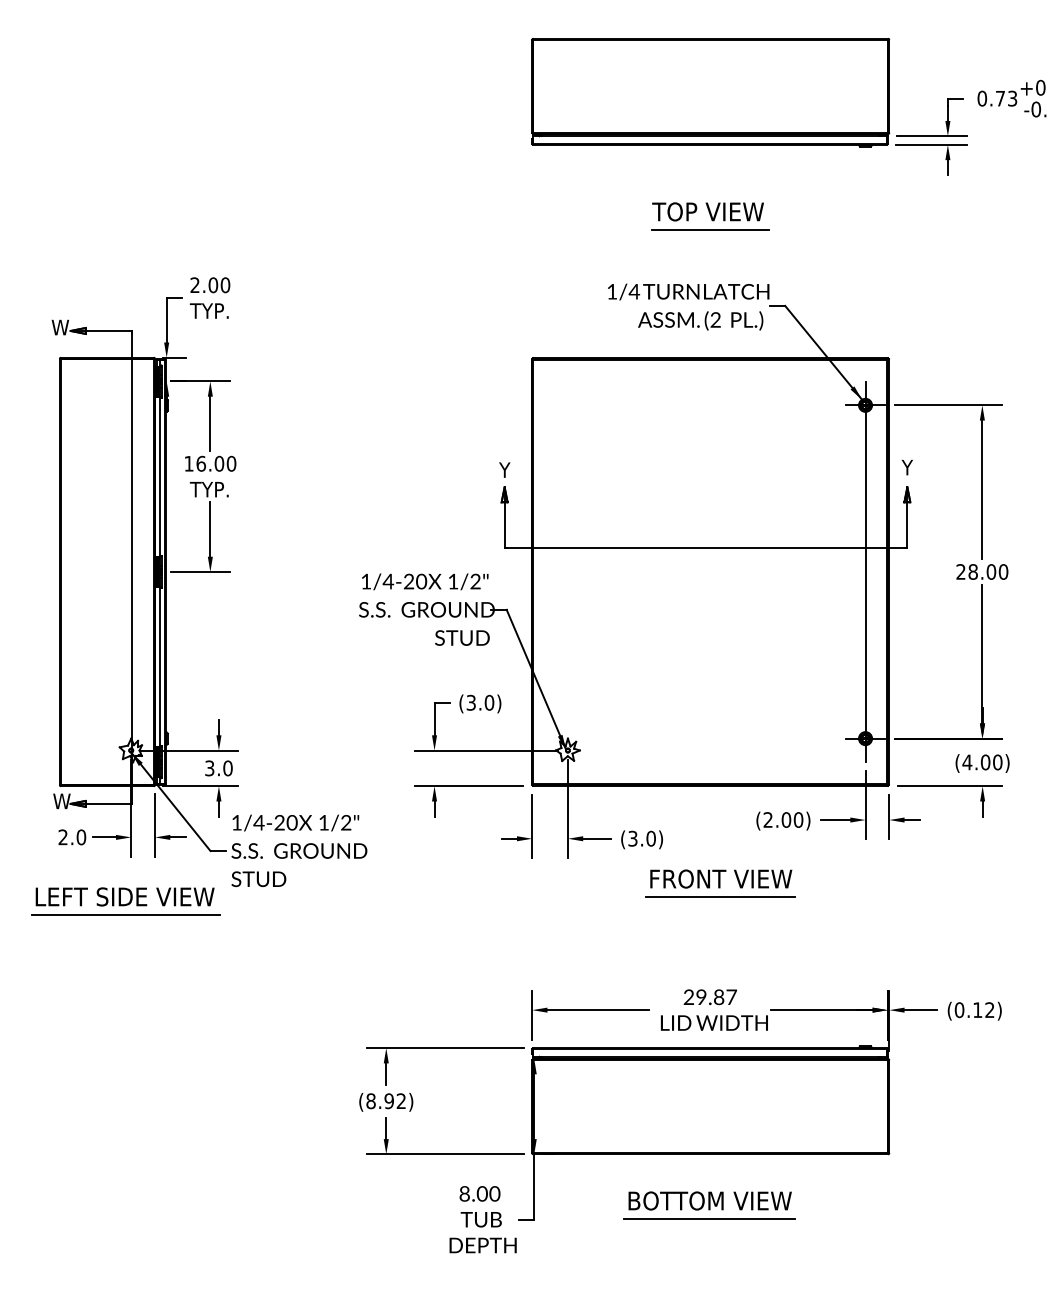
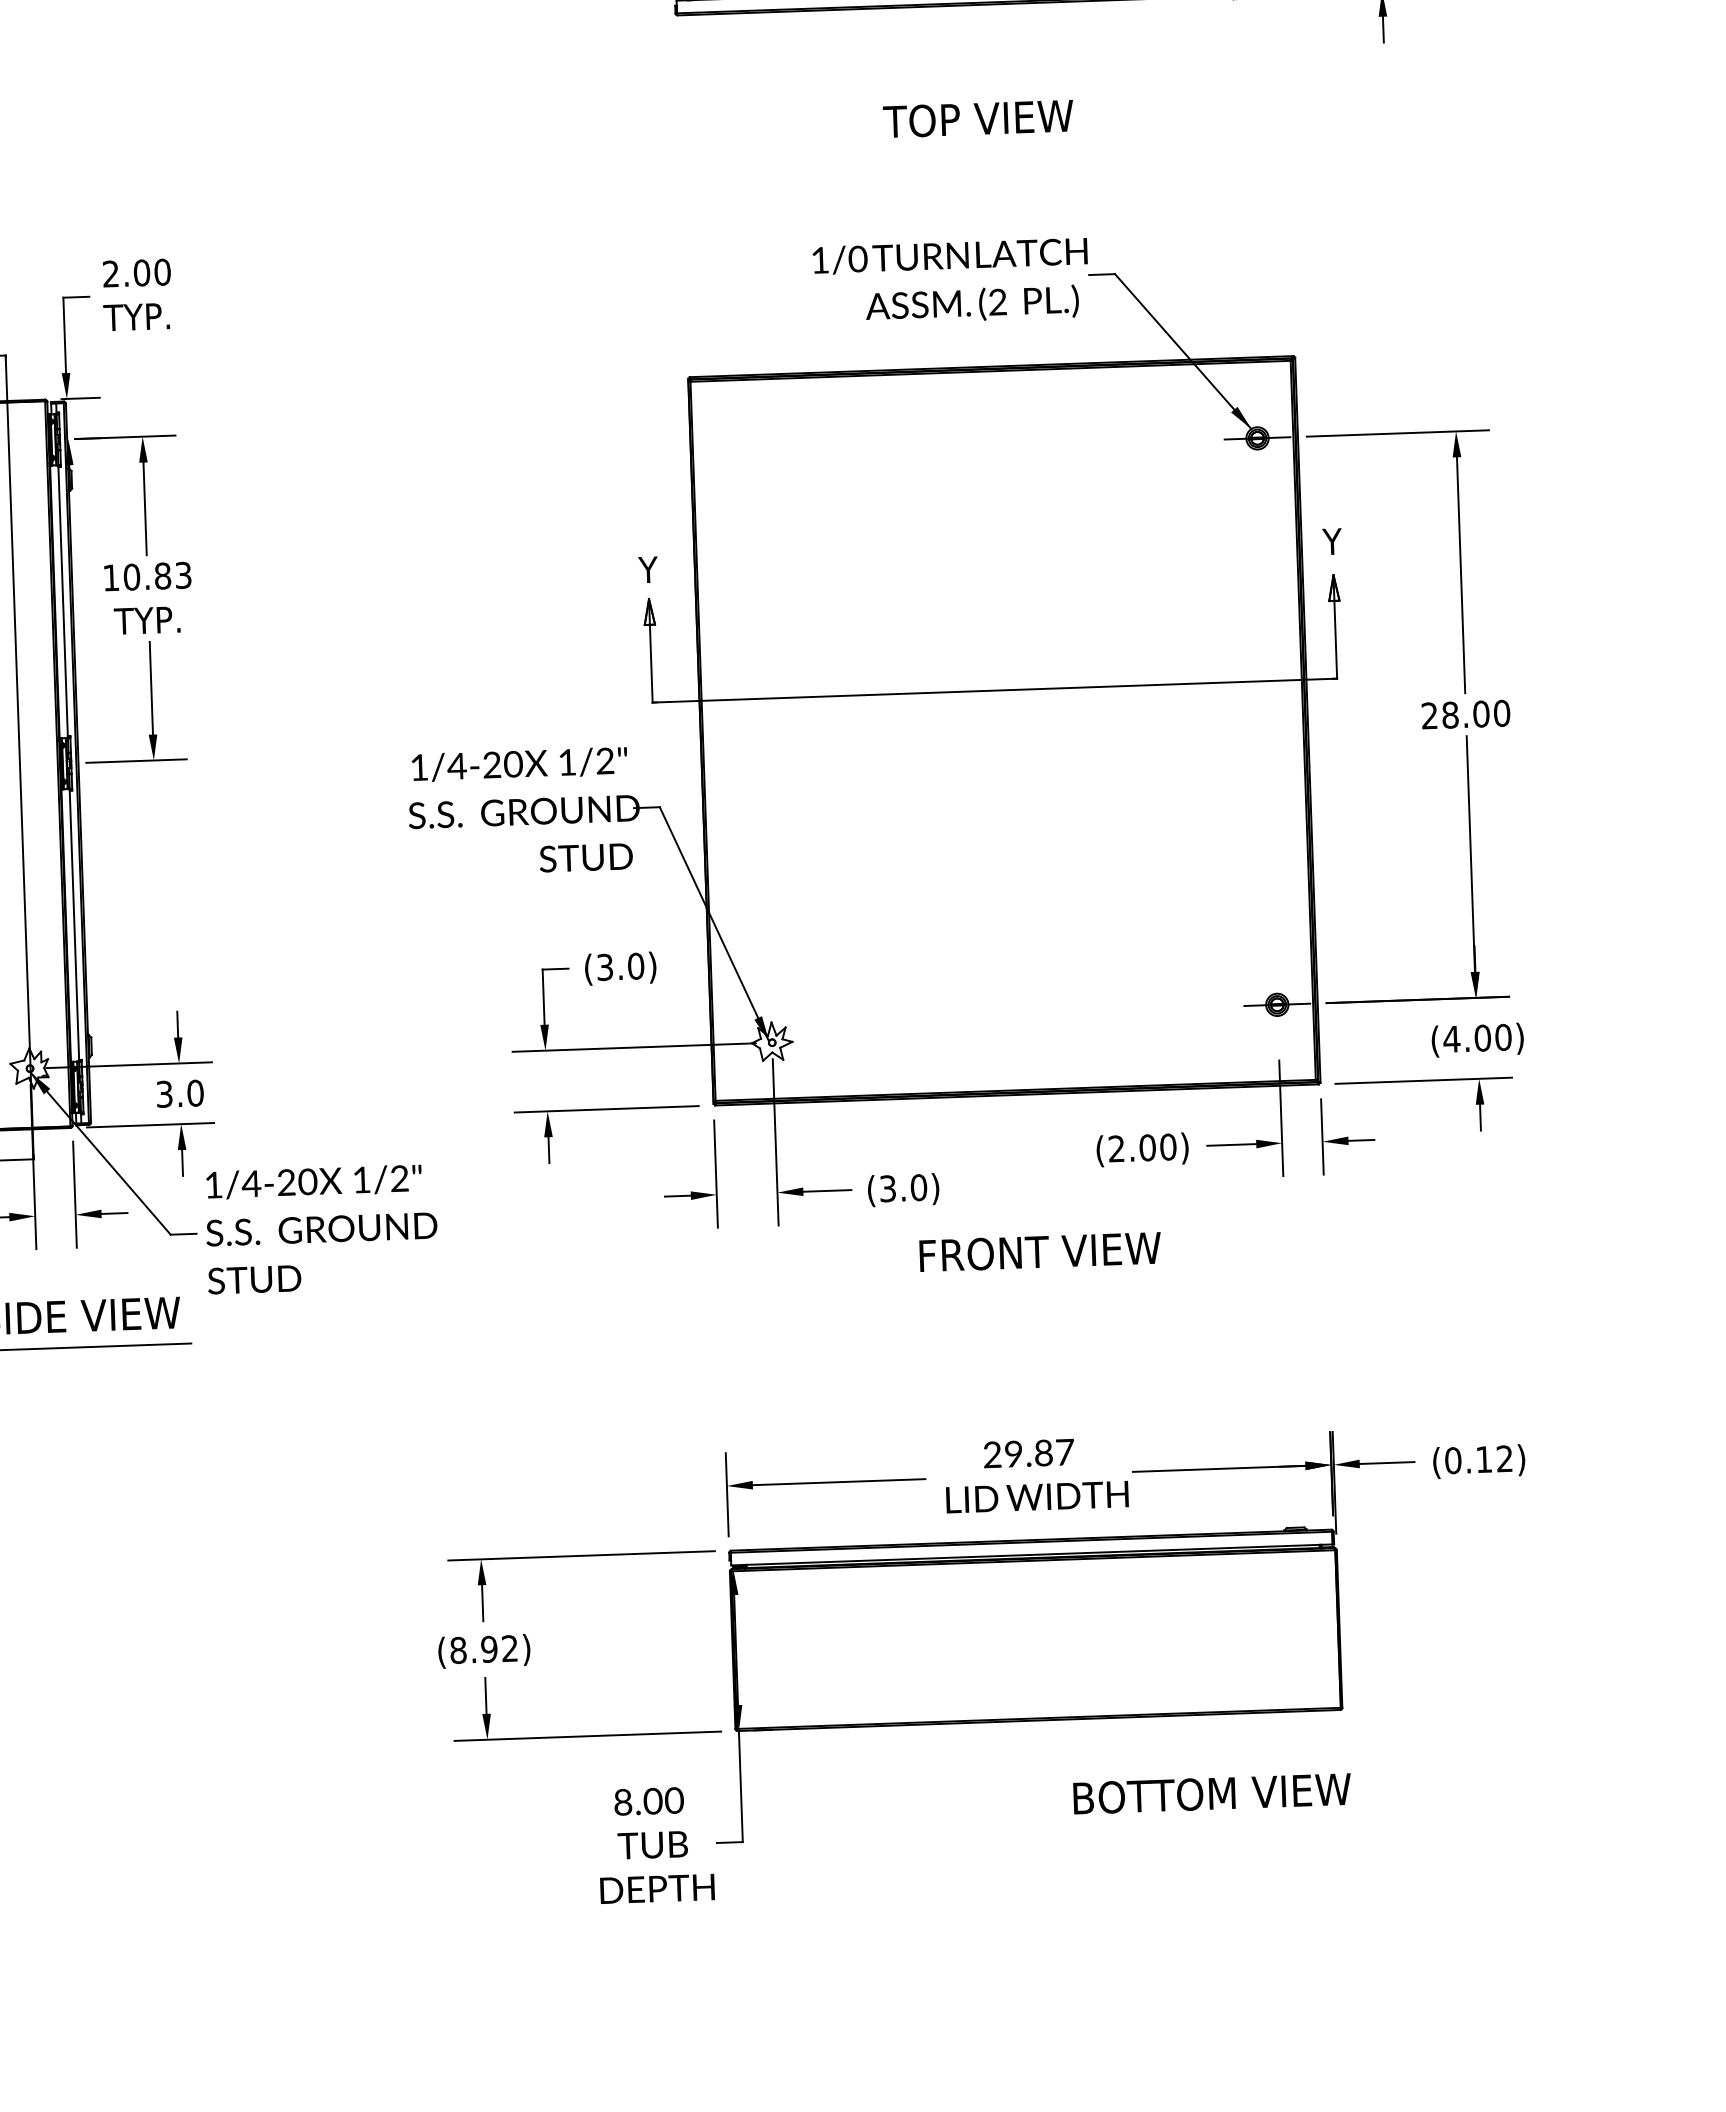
line: (710, 230) -> (983, 150), removed
text: (634, 291) -> (858, 258), 1/4 -> 1/0
text: (216, 463) -> (157, 575), 16.00 -> 10.83
line: (865, 571) -> (1267, 720), removed
line: (720, 897) -> (1040, 1283), removed
text: (709, 1200) -> (1211, 1793), moved
line: (709, 1219) -> (1040, 1831), removed

